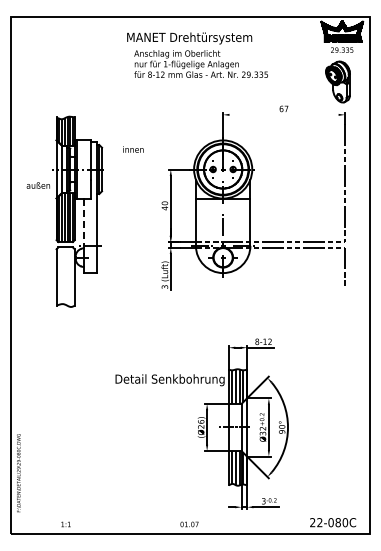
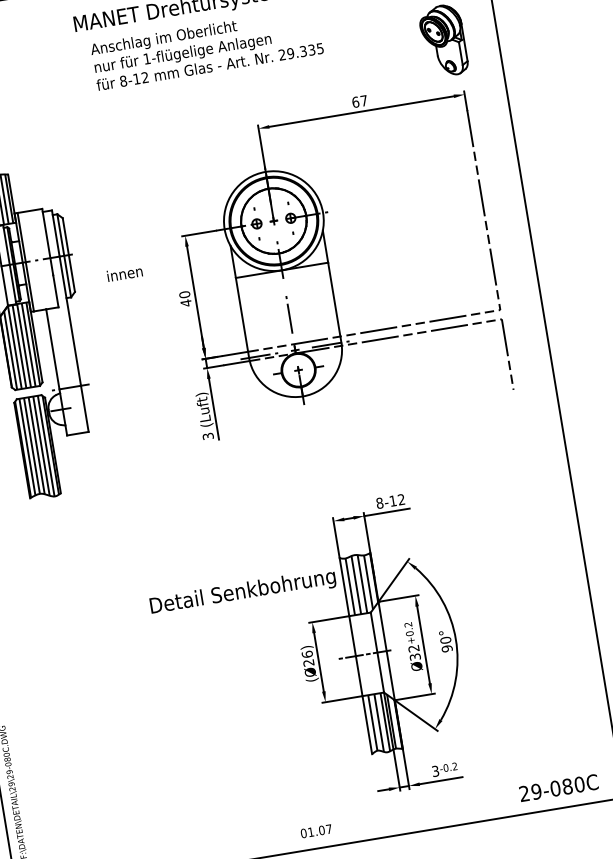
line: (283, 114) -> (360, 111), added
text: (133, 149) -> (124, 273), moved
line: (83, 222) -> (52, 349), dashed -> solid
hatch: (65, 276) -> (36, 446), added
text: (319, 522) -> (535, 791), 22-080C -> 29-080C

